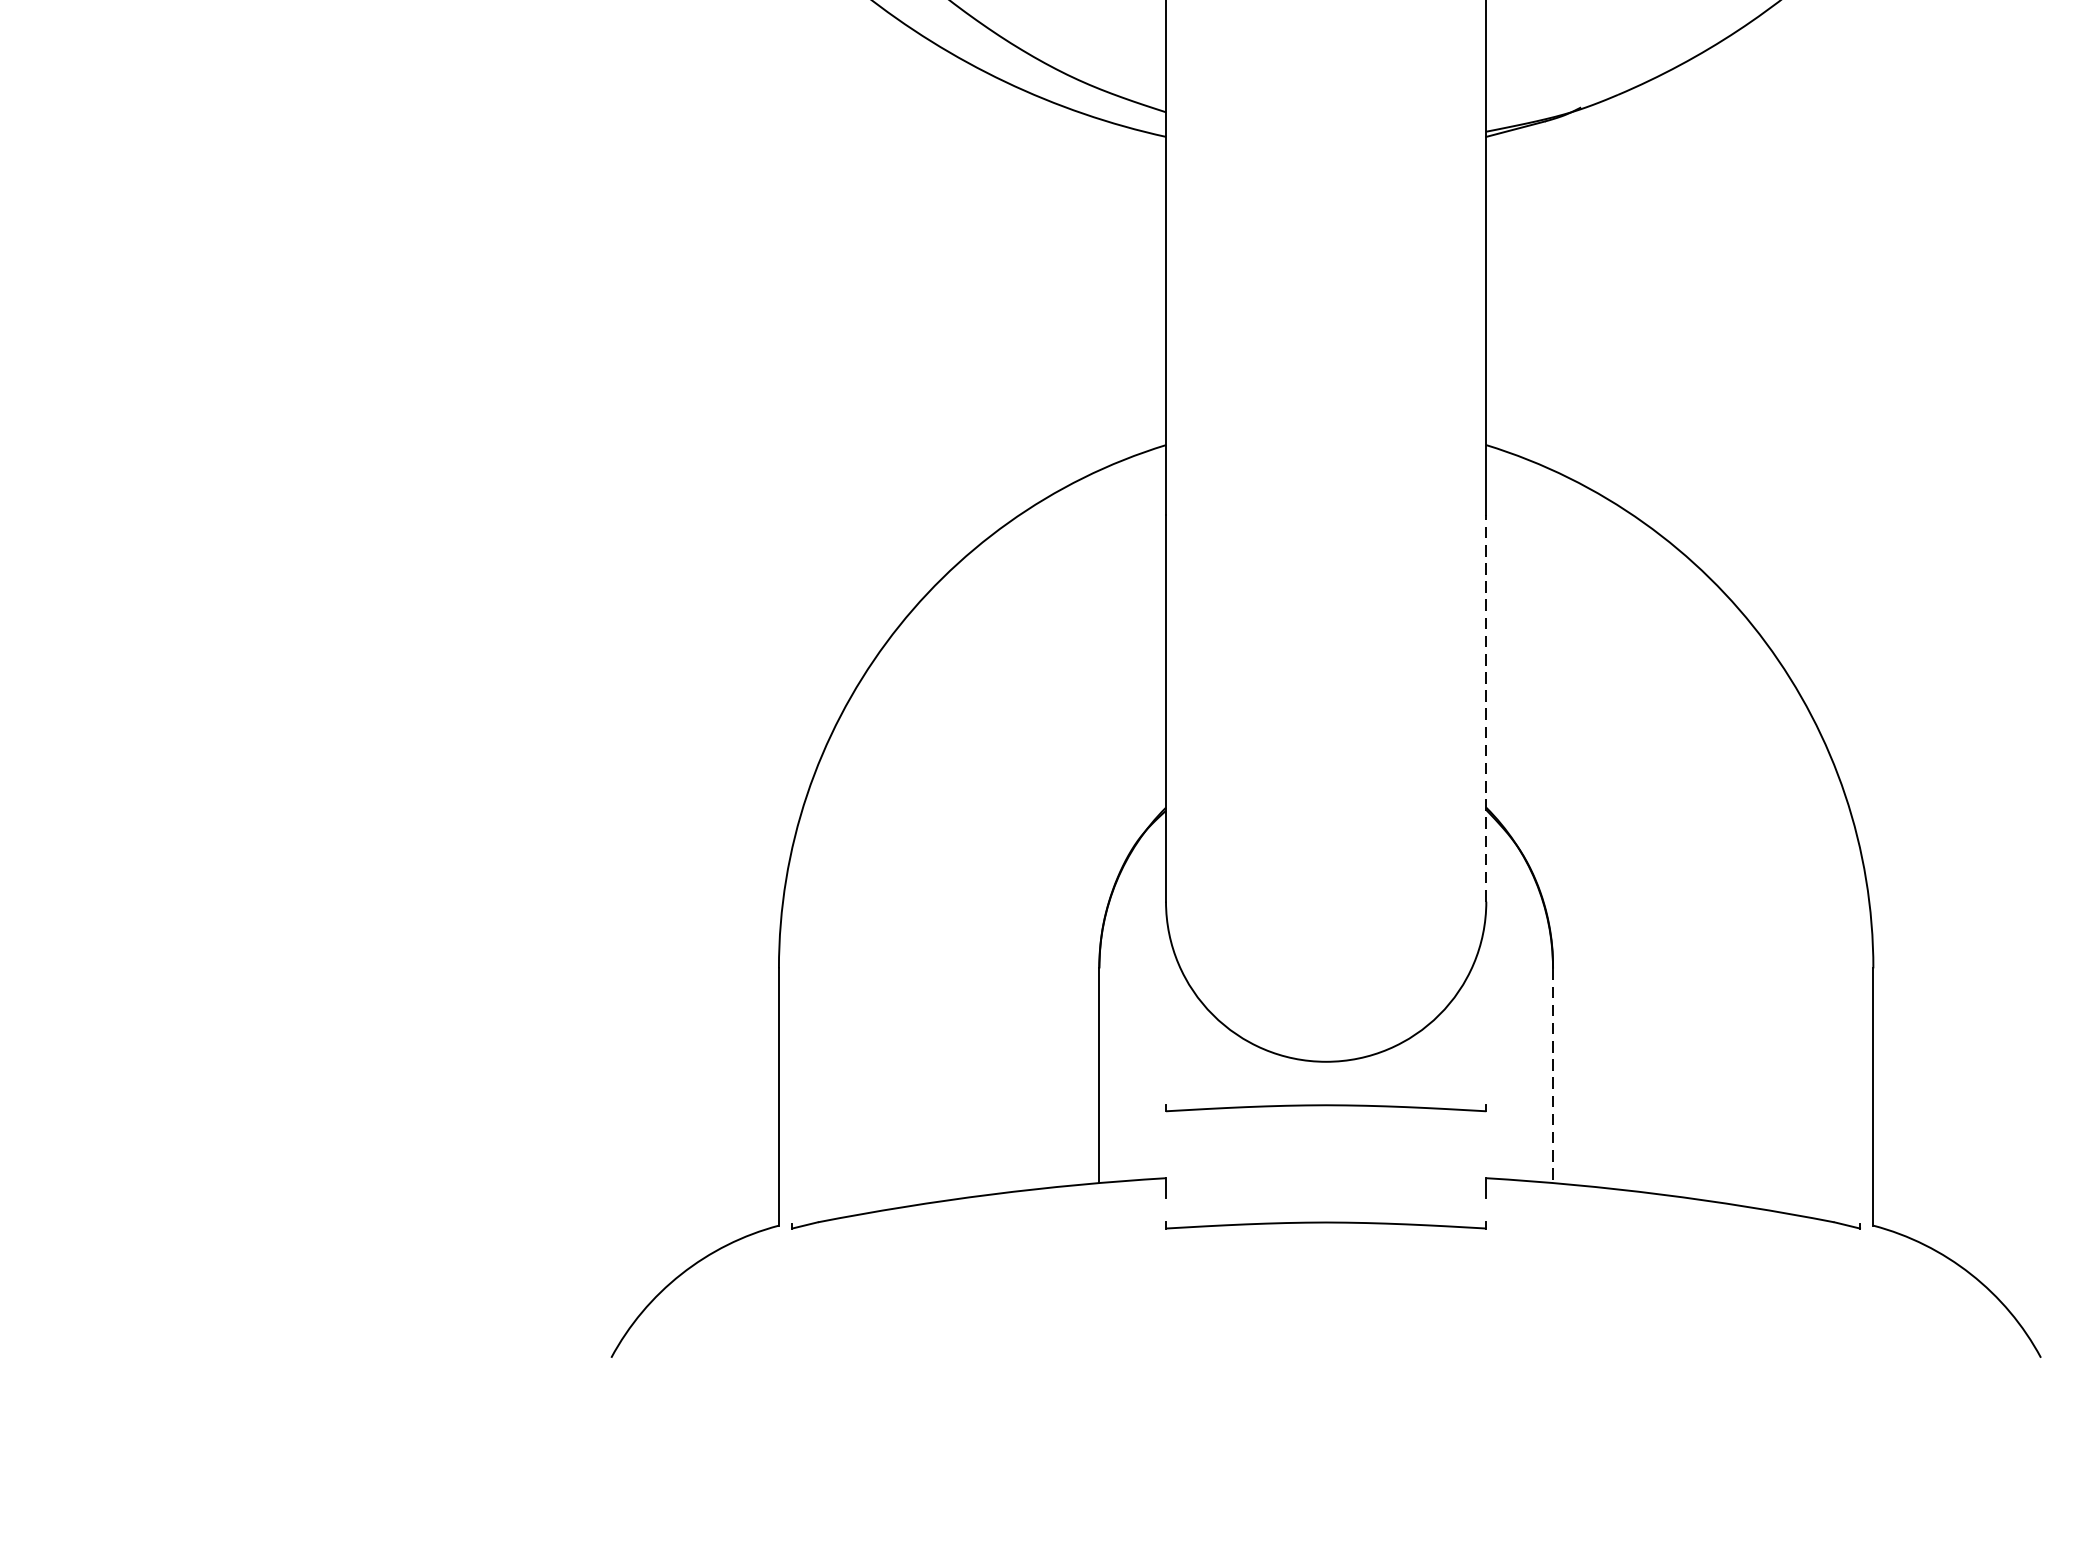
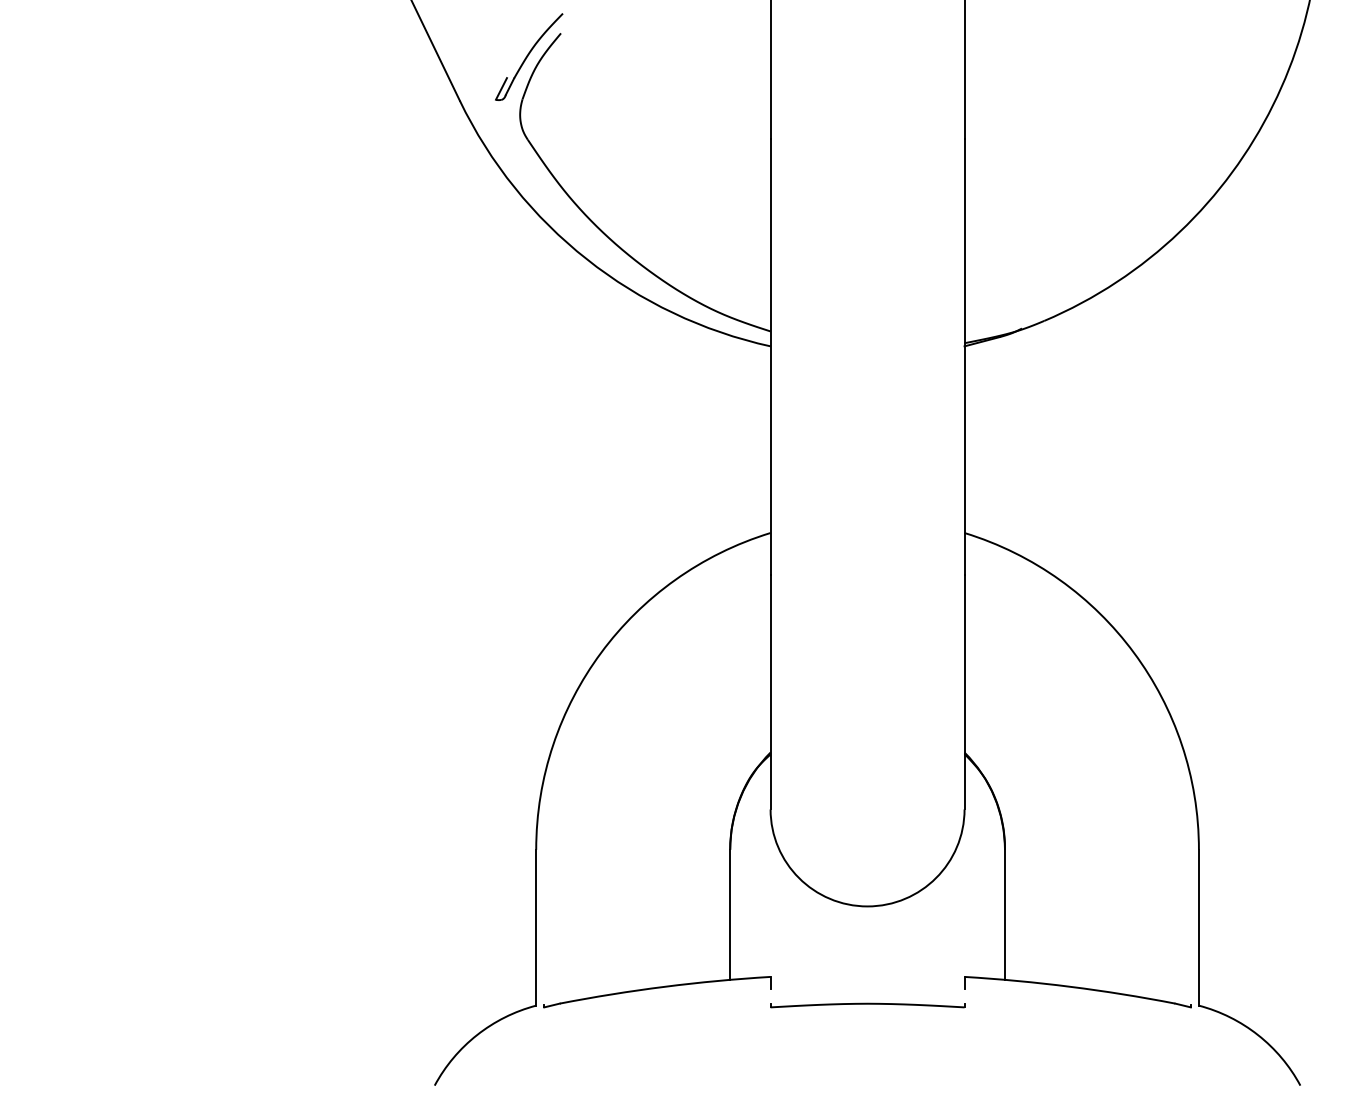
line: (1486, 706) -> (964, 691), dashed -> solid
line: (1552, 1075) -> (1004, 914), dashed -> solid
part: (1326, 1108) -> (867, 934), removed

